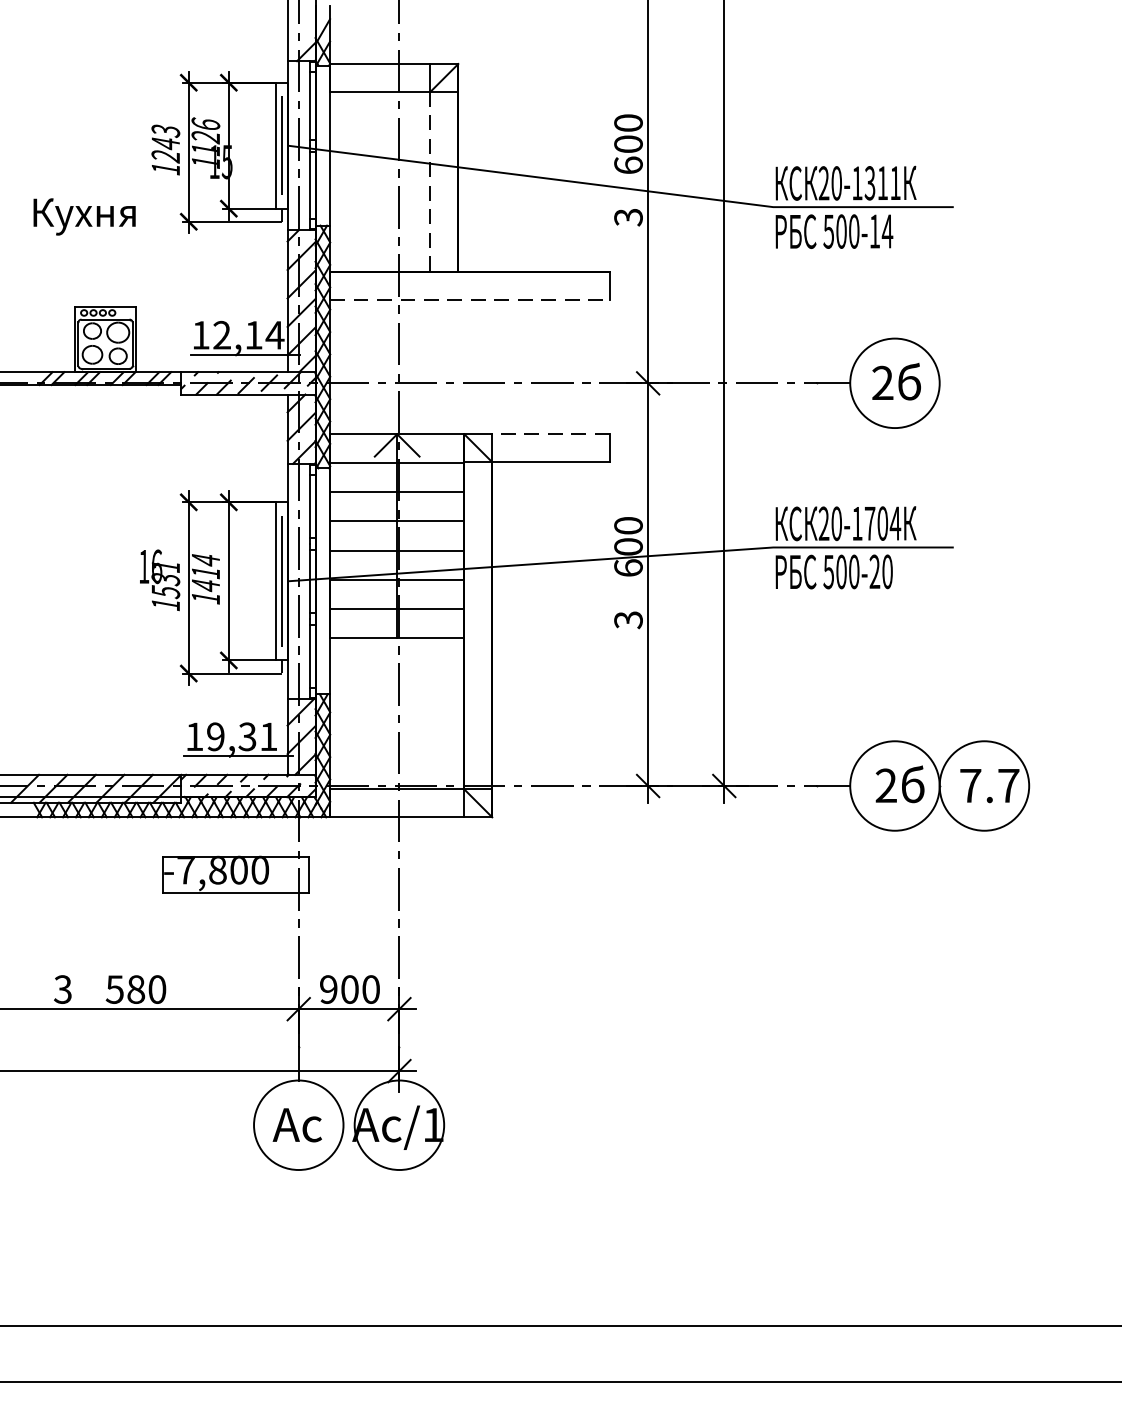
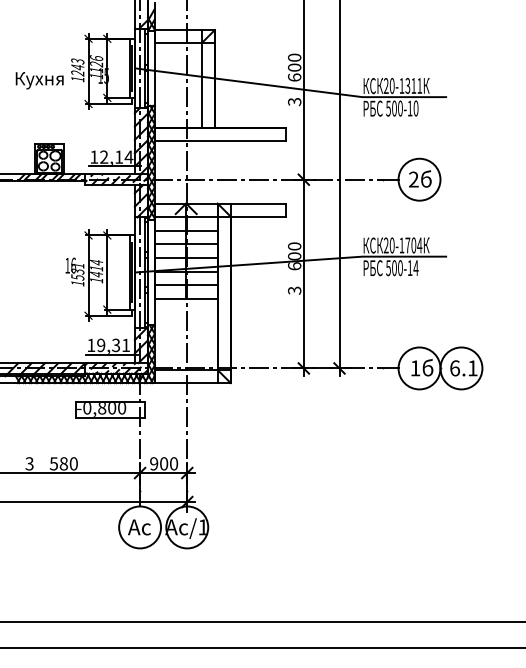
line: (429, 182) -> (201, 85), dashed -> solid
text: (84, 216) -> (39, 80), moved
text: (886, 231) -> (415, 108), 500-14 -> 500-10
line: (470, 299) -> (220, 140), dashed -> solid
line: (551, 434) -> (258, 203), dashed -> solid
text: (879, 572) -> (412, 268), 500-20 -> 500-14
text: (886, 786) -> (415, 368), 2 -> 1
text: (988, 786) -> (463, 368), 7.7 -> 6.1
text: (186, 871) -> (87, 408), -7,800 -> -0,800

